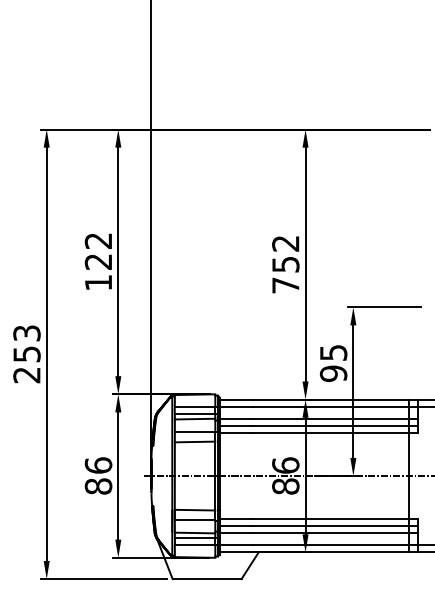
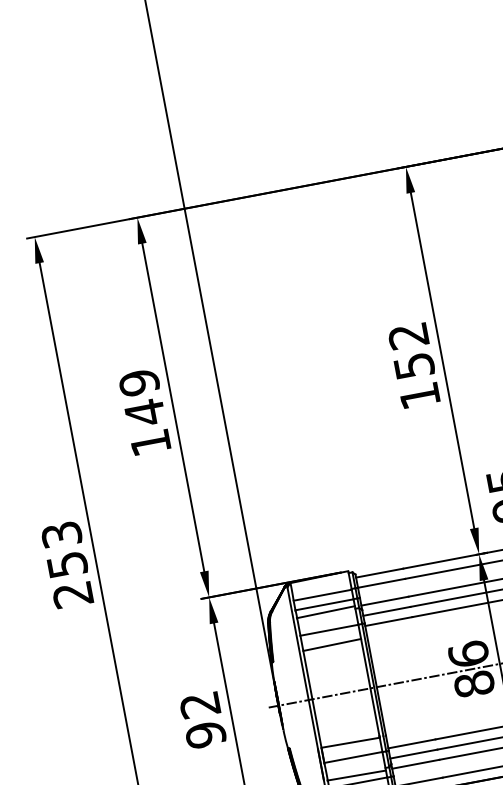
text: (98, 251) -> (142, 397), 122 -> 149
text: (285, 285) -> (419, 396), 752 -> 152
text: (98, 475) -> (202, 719), 86 -> 92

